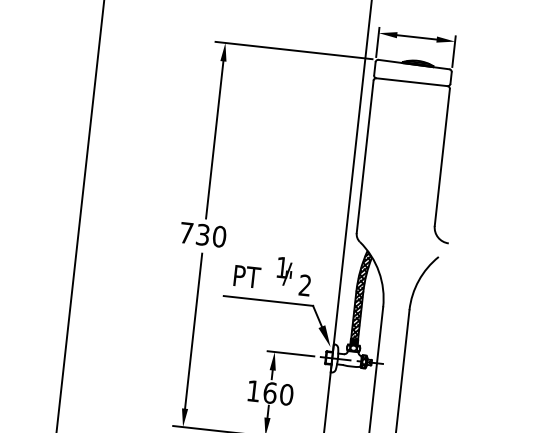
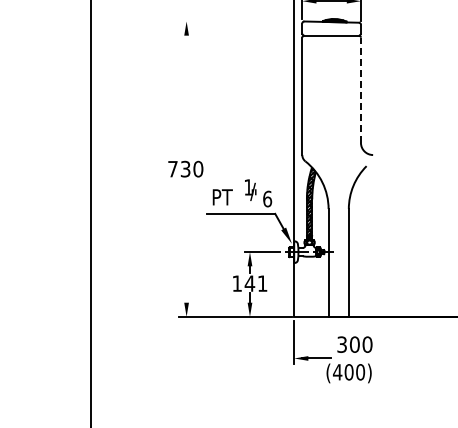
line: (294, 50) -> (239, 21), removed
line: (215, 135) -> (186, 92), removed
line: (441, 157) -> (360, 90), solid -> dashed
text: (305, 284) -> (267, 198), 2 -> 6
line: (193, 334) -> (186, 245), removed
text: (277, 393) -> (255, 283), 160 -> 141

